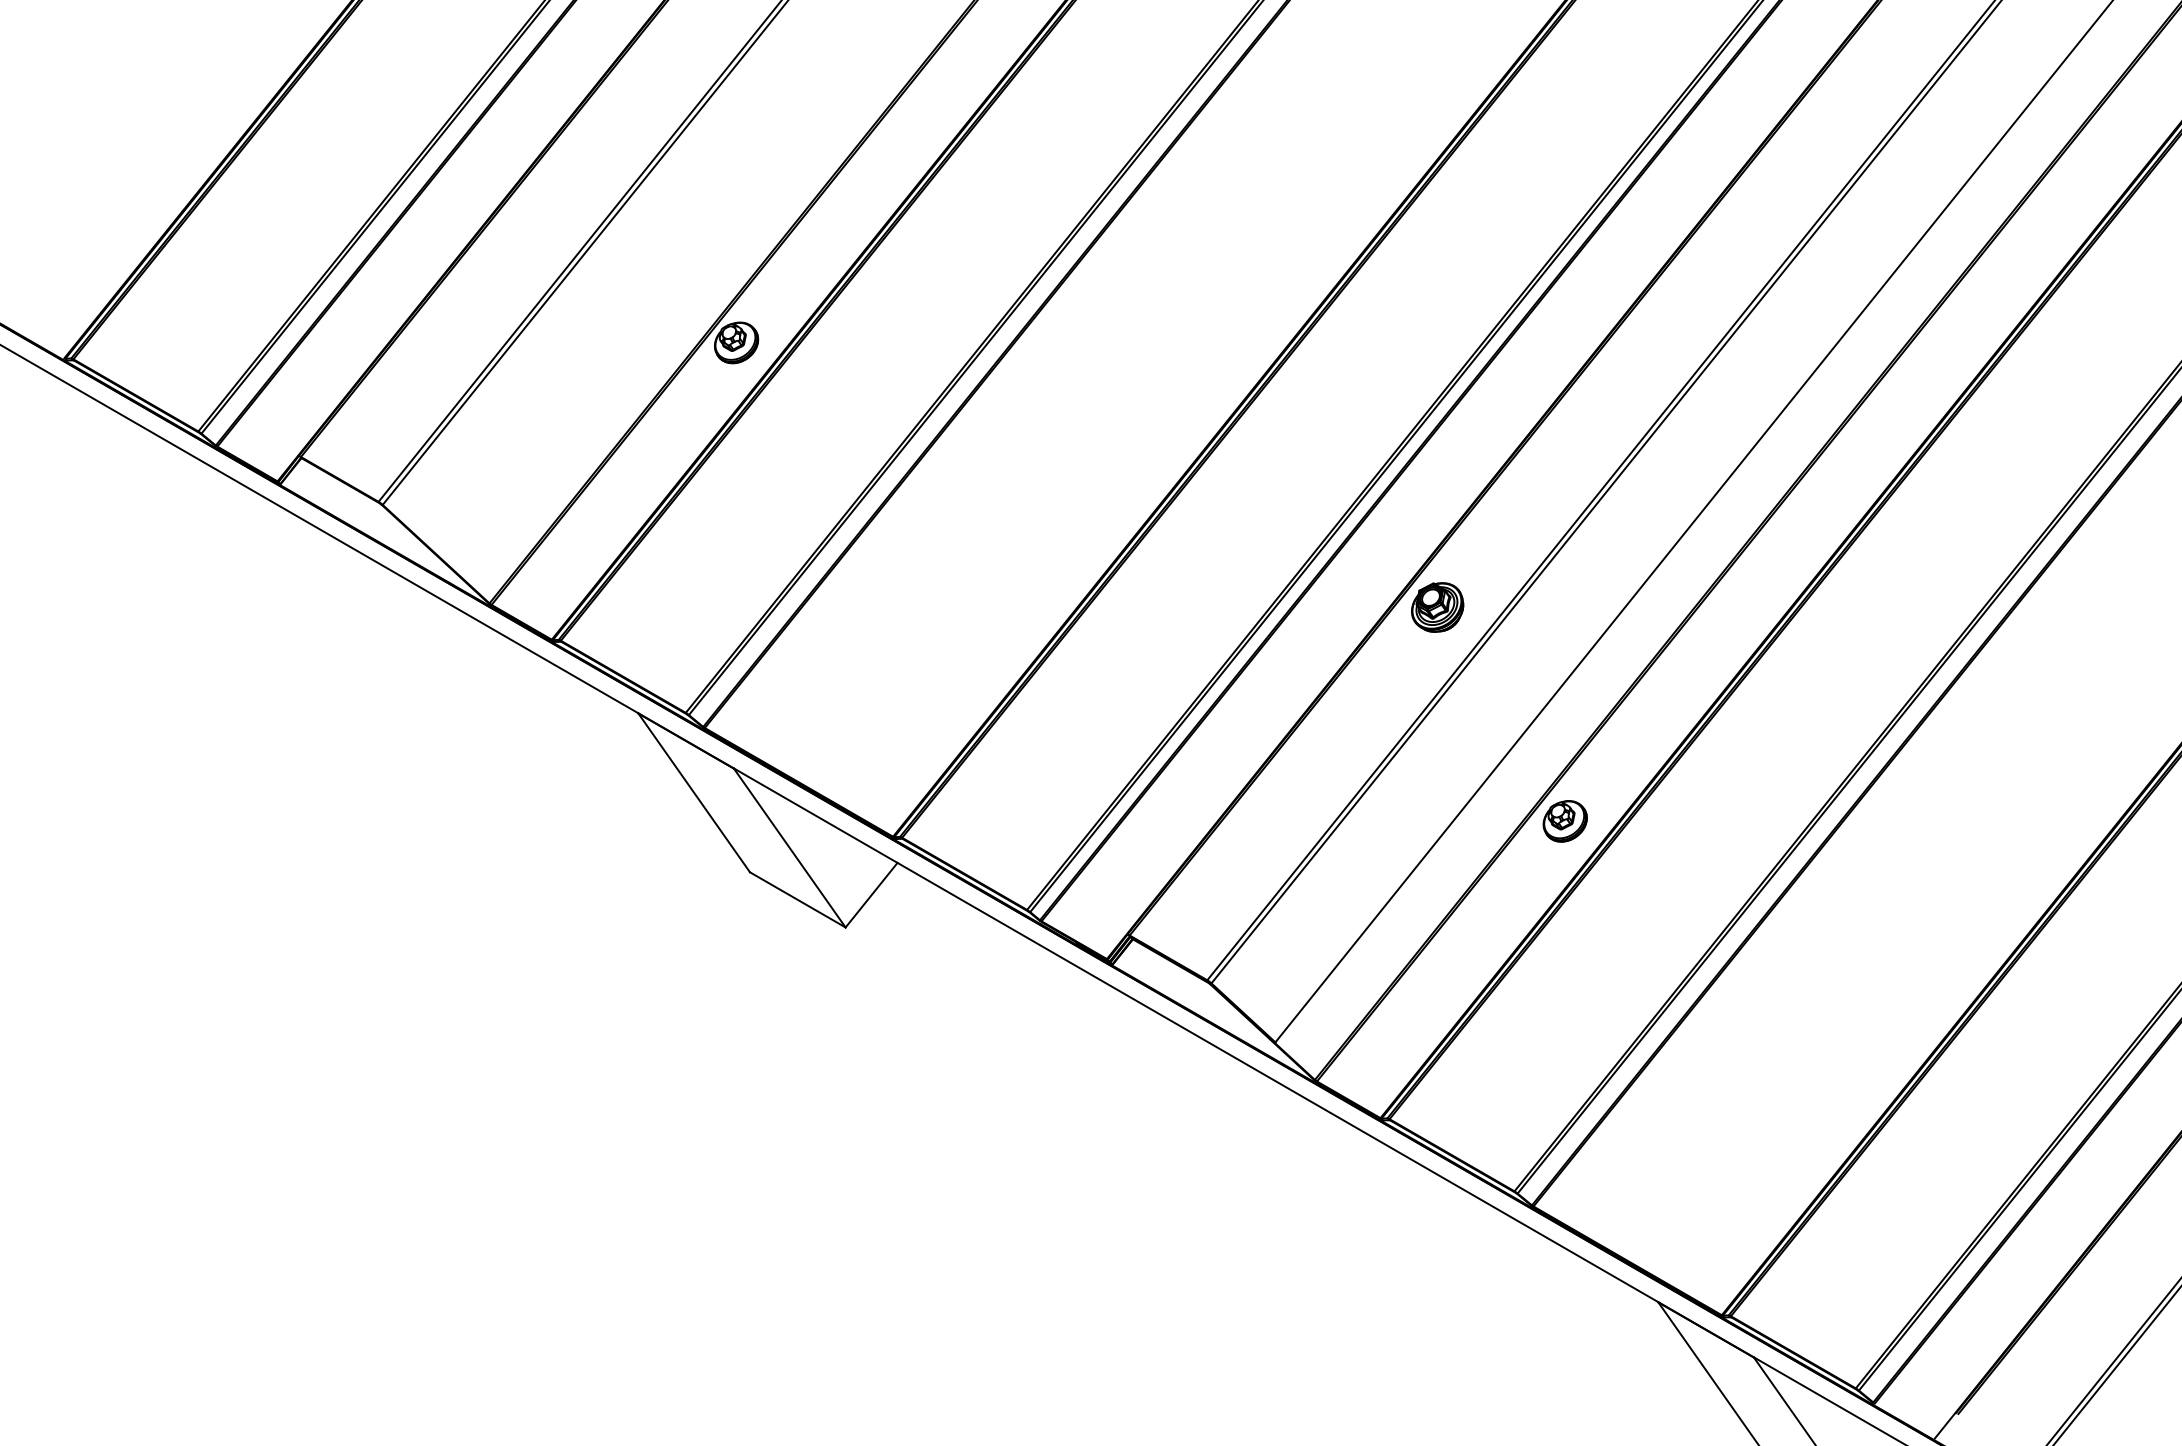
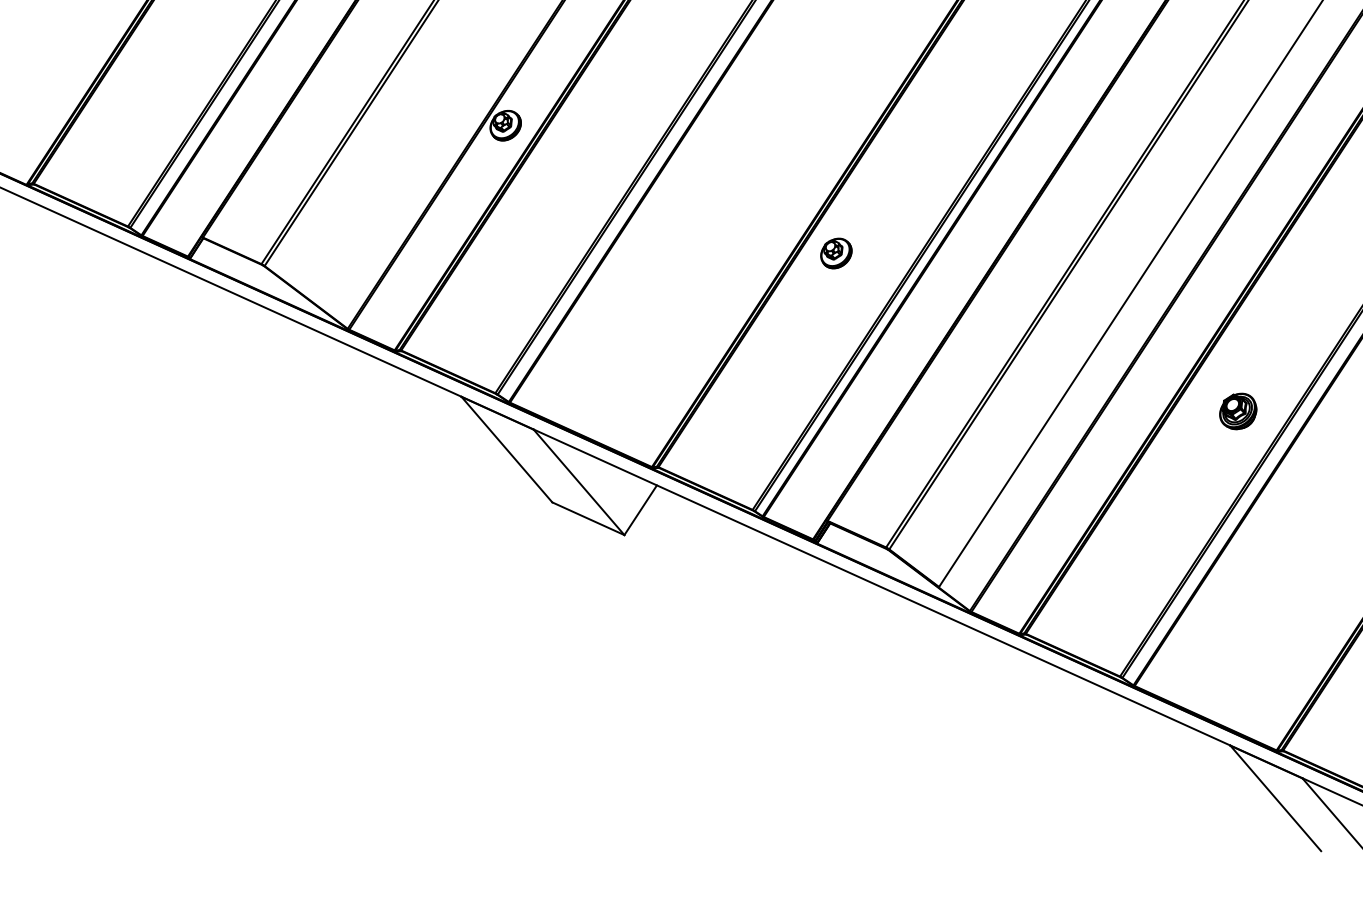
part: (1437, 607) -> (1238, 411), moved
part: (1564, 821) -> (835, 253), moved

